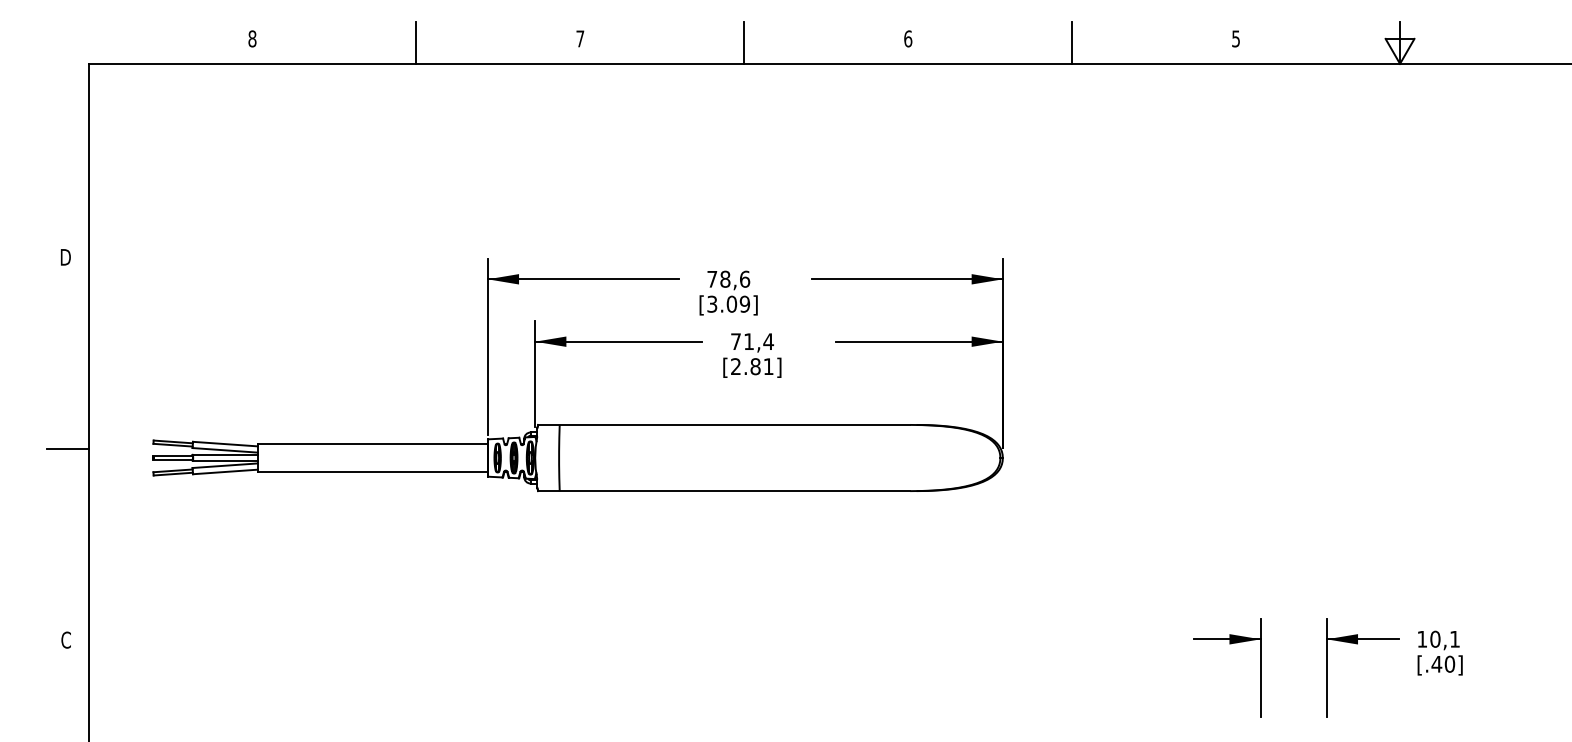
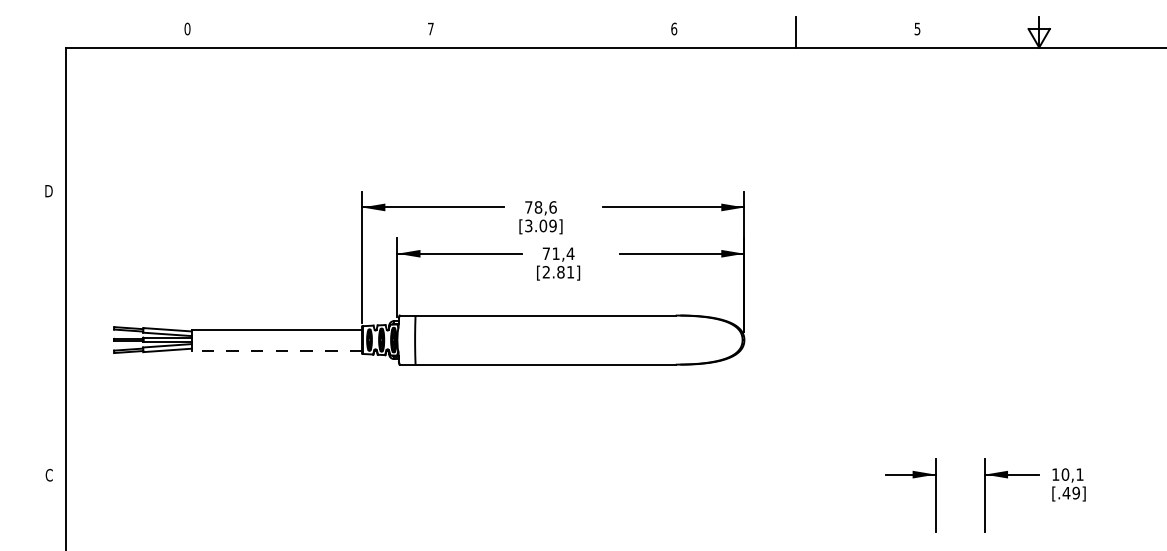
text: (252, 38) -> (187, 28), 8 -> 0
line: (416, 42) -> (309, 31), removed
line: (744, 42) -> (552, 31), removed
line: (67, 449) -> (50, 333), removed
line: (372, 472) -> (276, 350), solid -> dashed
text: (1448, 664) -> (1075, 493), [.40] -> [.49]

